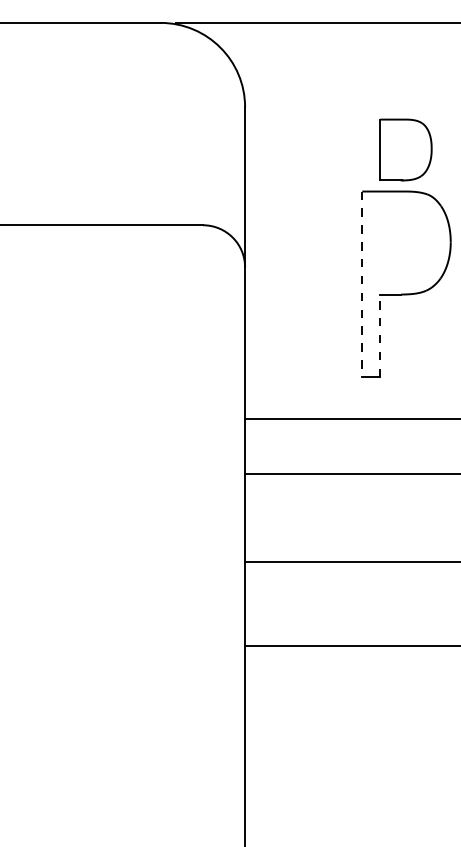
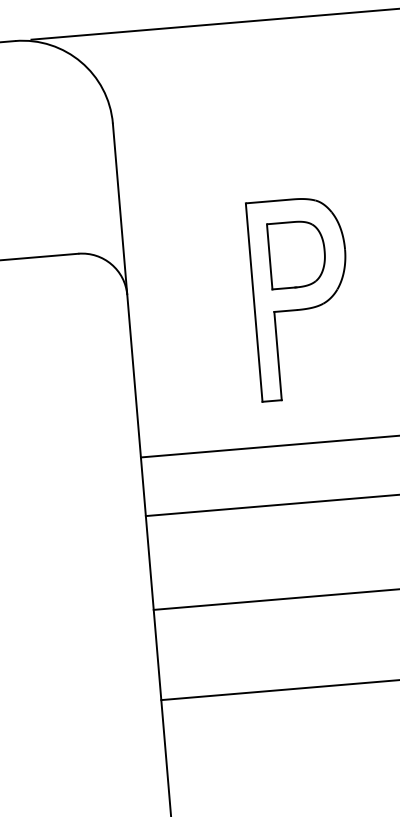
part: (405, 149) -> (296, 254), moved
line: (362, 284) -> (254, 302), dashed -> solid
line: (380, 335) -> (278, 355), dashed -> solid

